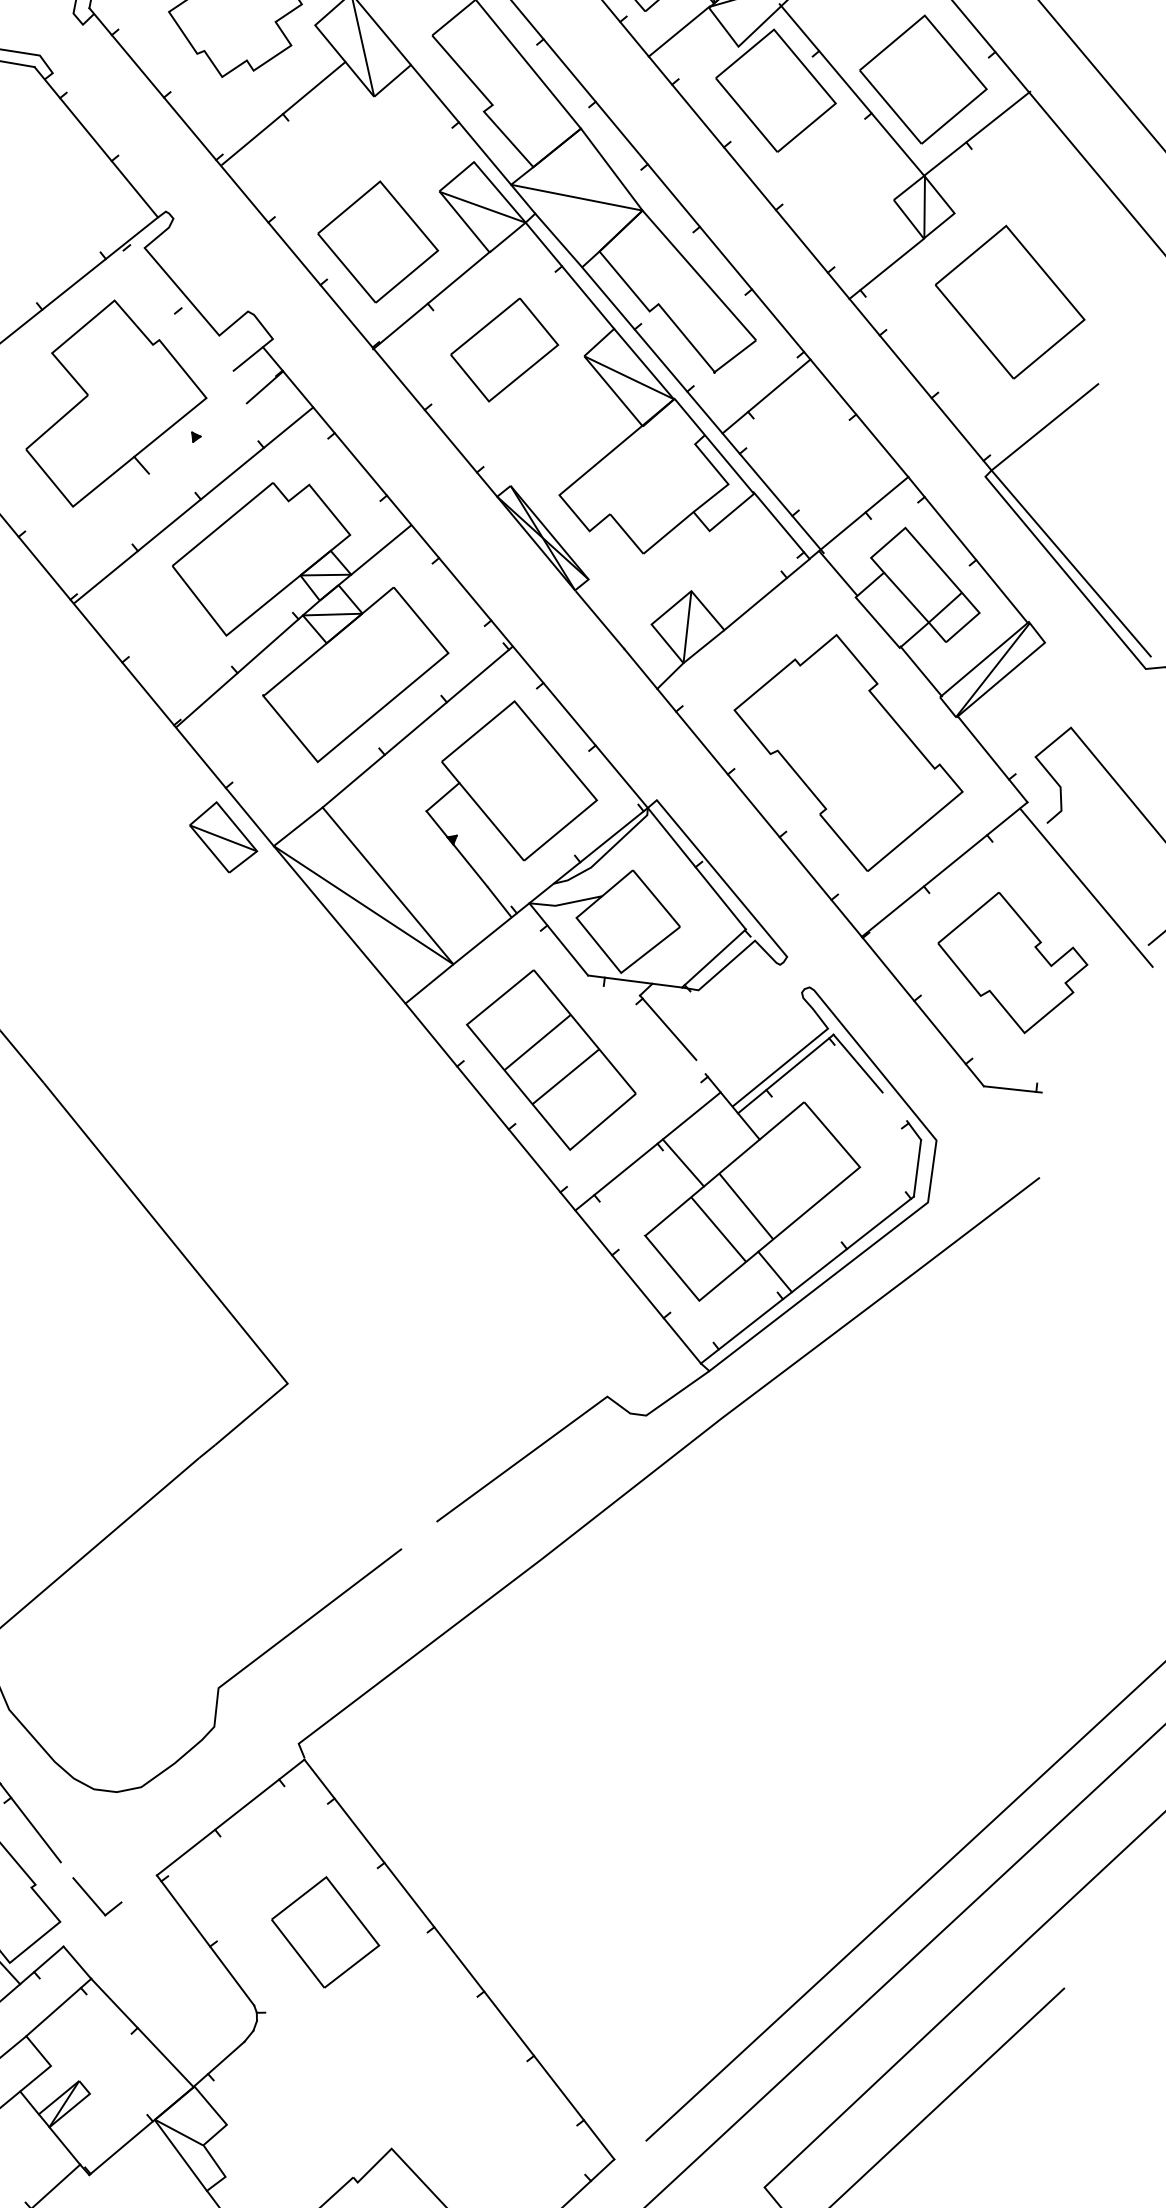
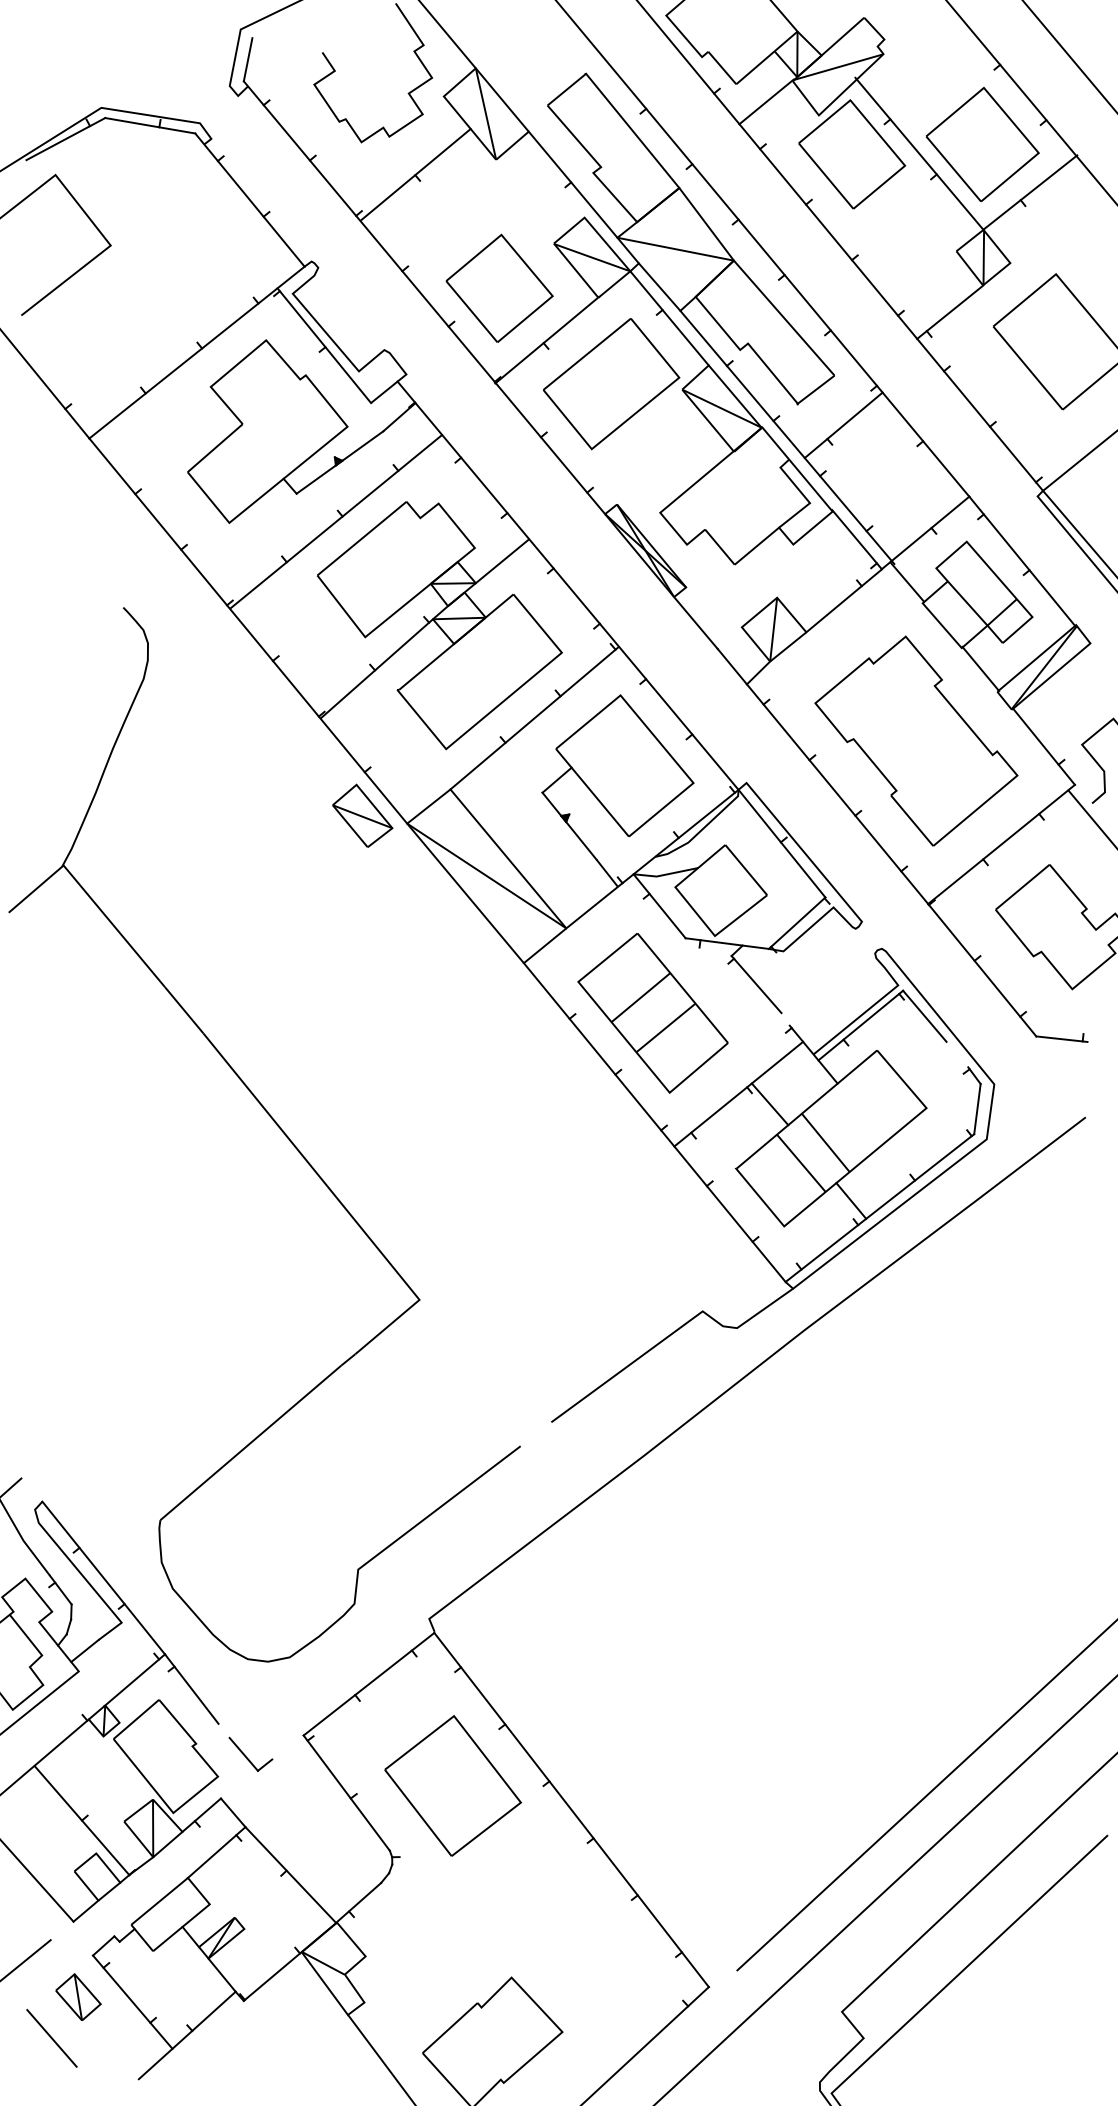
line: (180, 306) -> (324, 345), added
part: (504, 350) -> (611, 384), size x1.43
line: (197, 438) -> (339, 462), added
part: (324, 1931) -> (452, 1785), size x1.43

